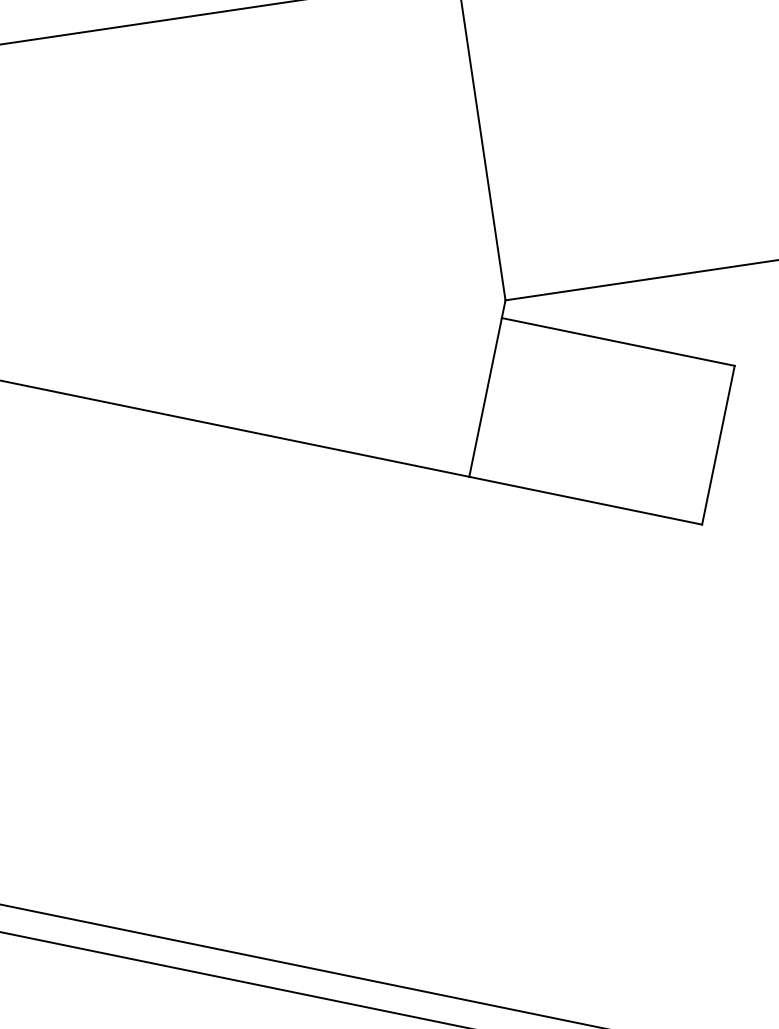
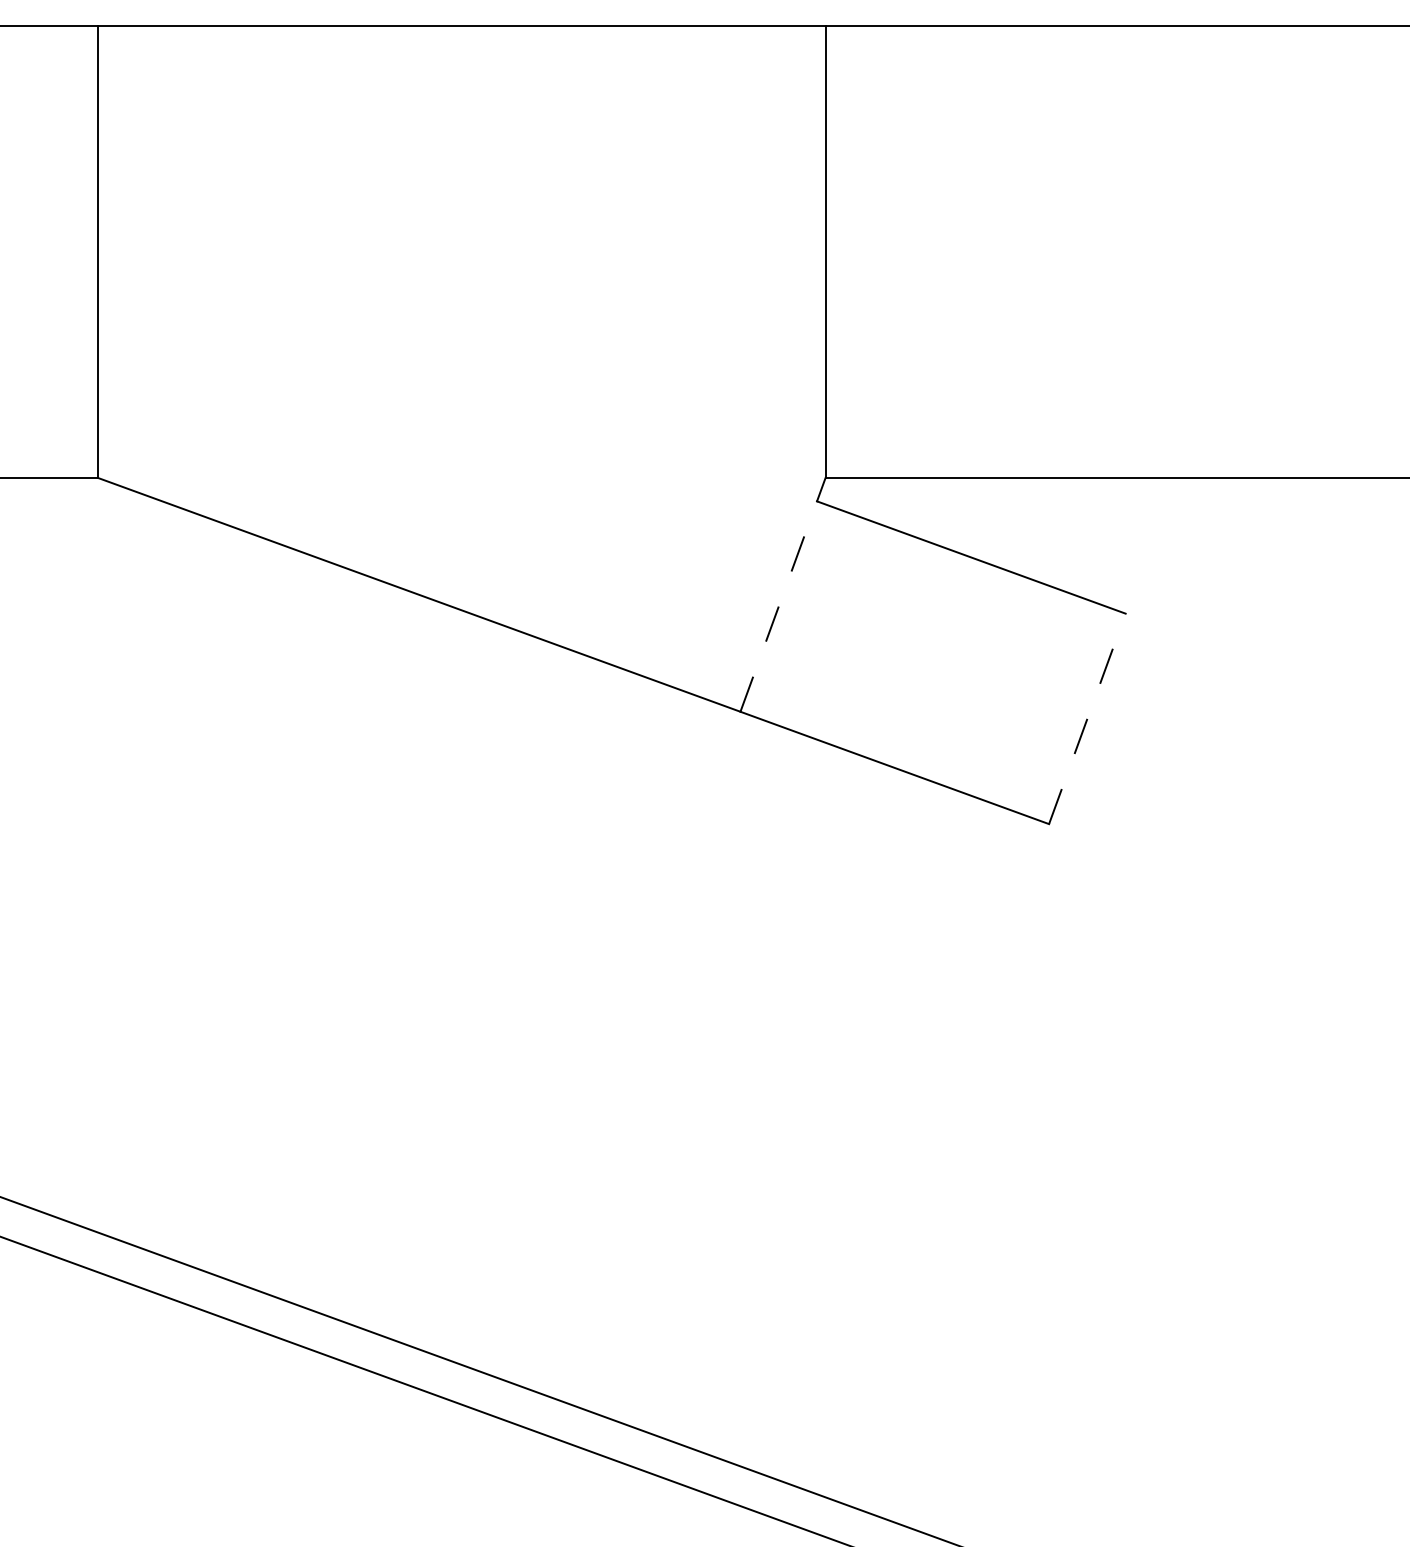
line: (485, 397) -> (778, 606), solid -> dashed
line: (718, 444) -> (1087, 718), solid -> dashed

